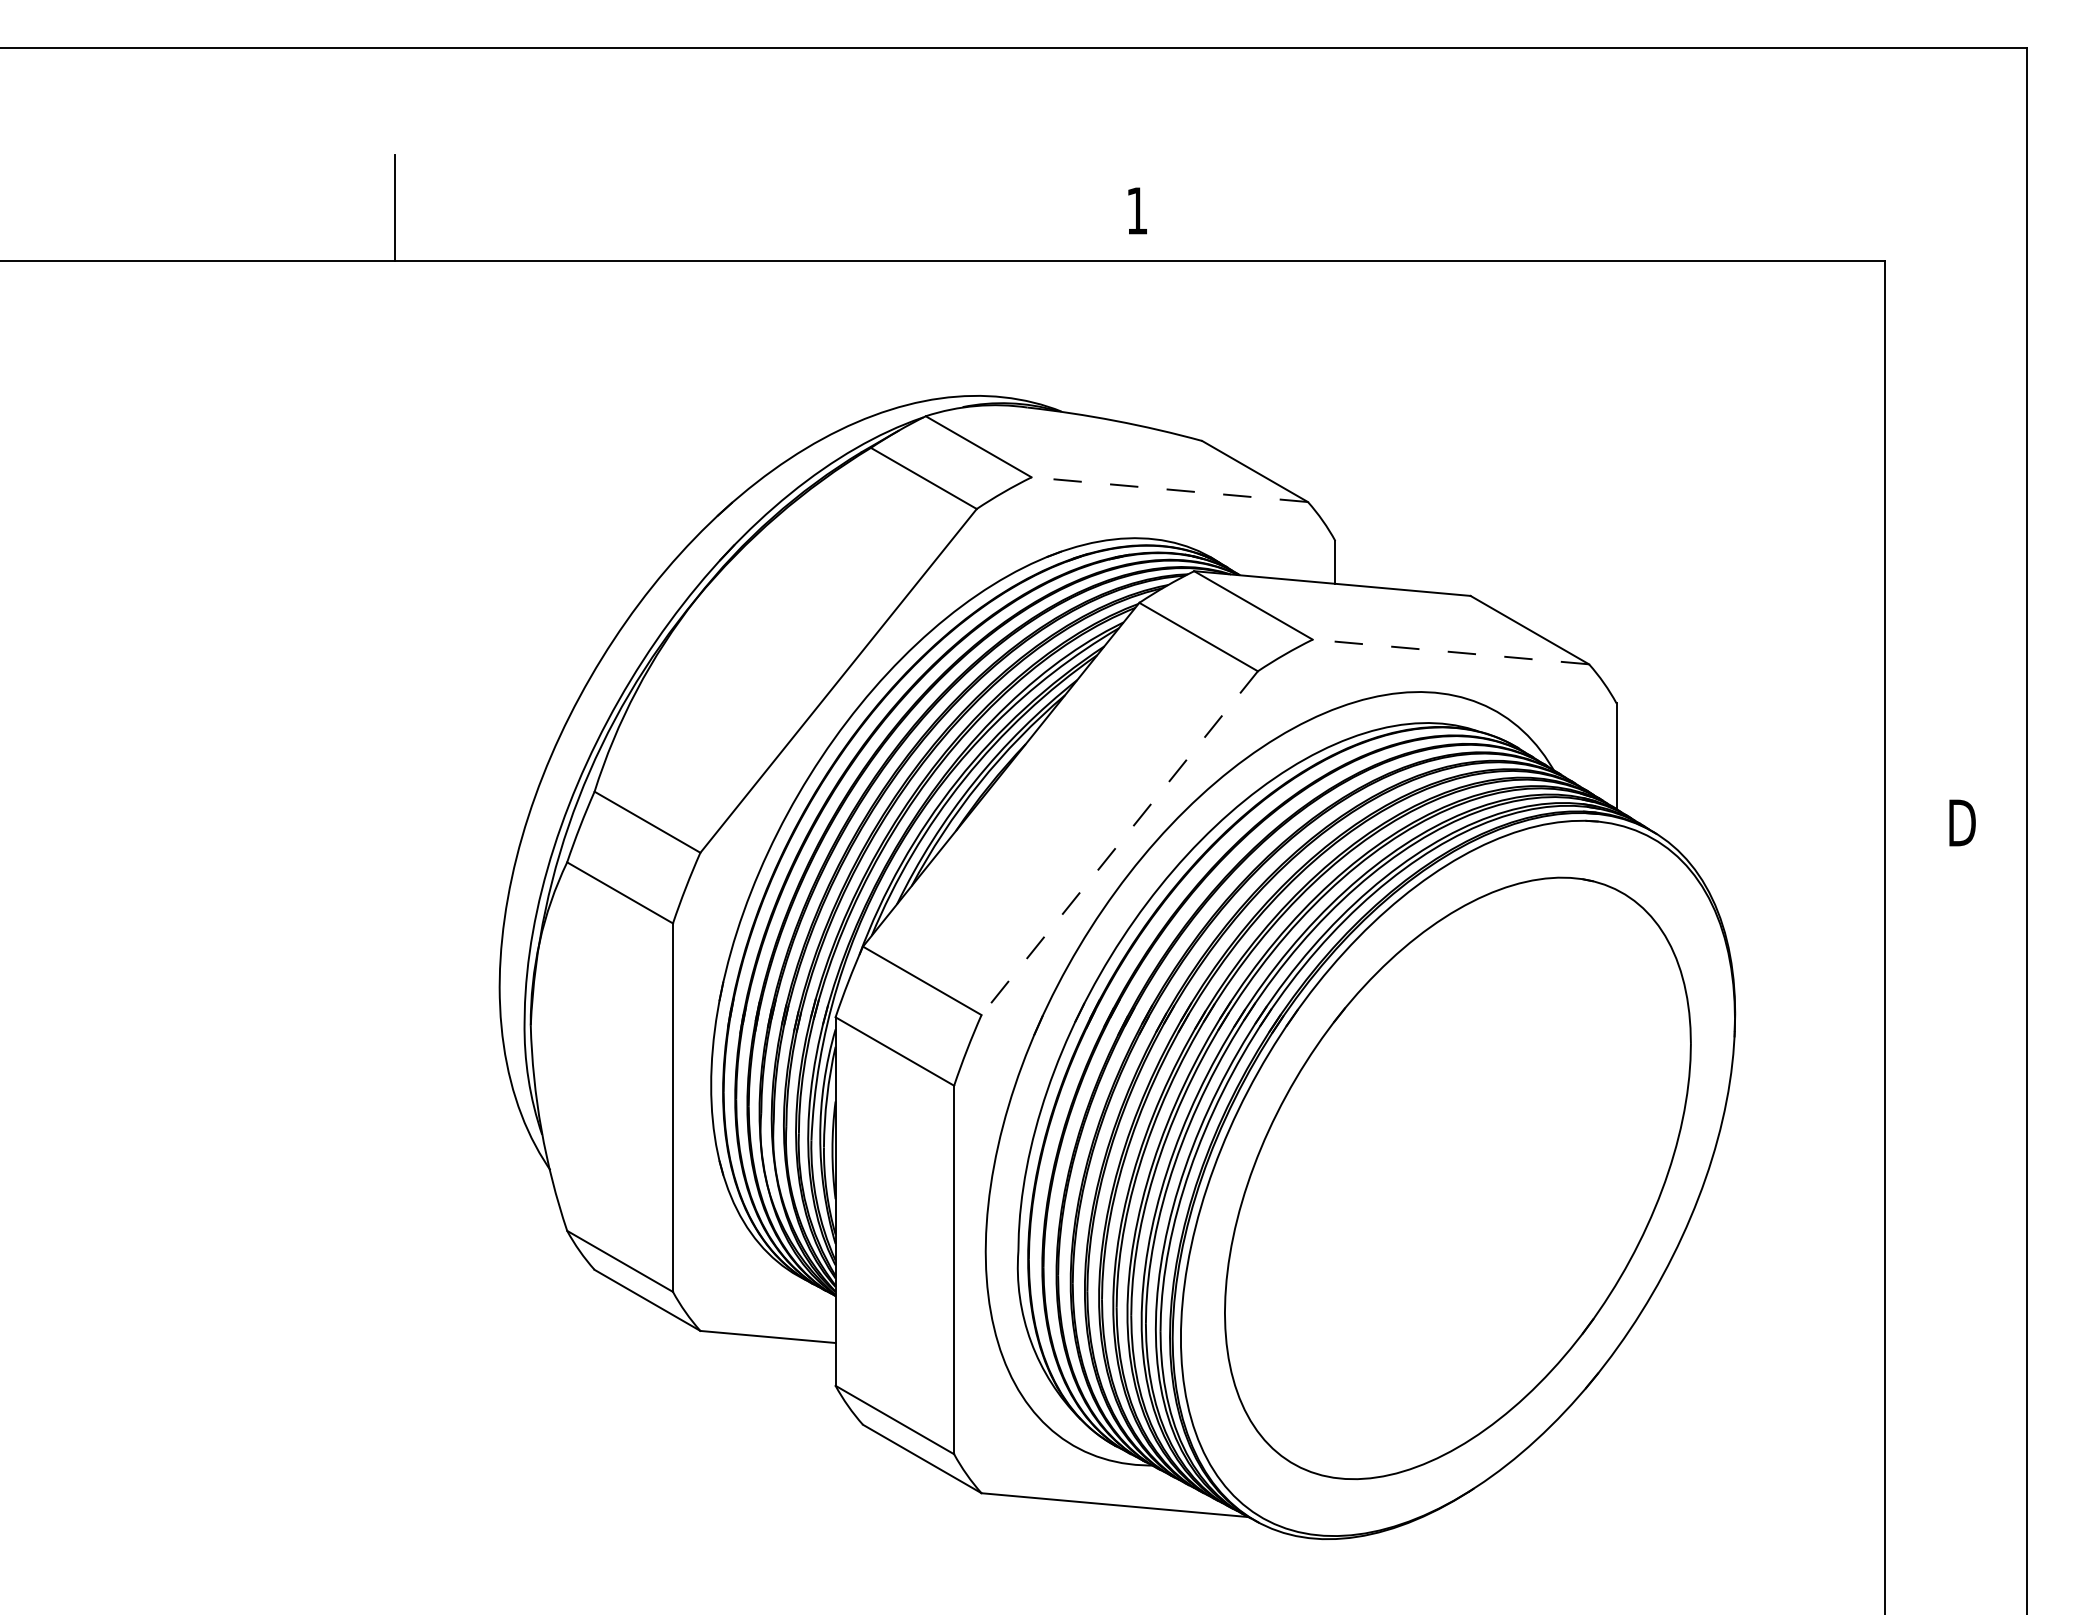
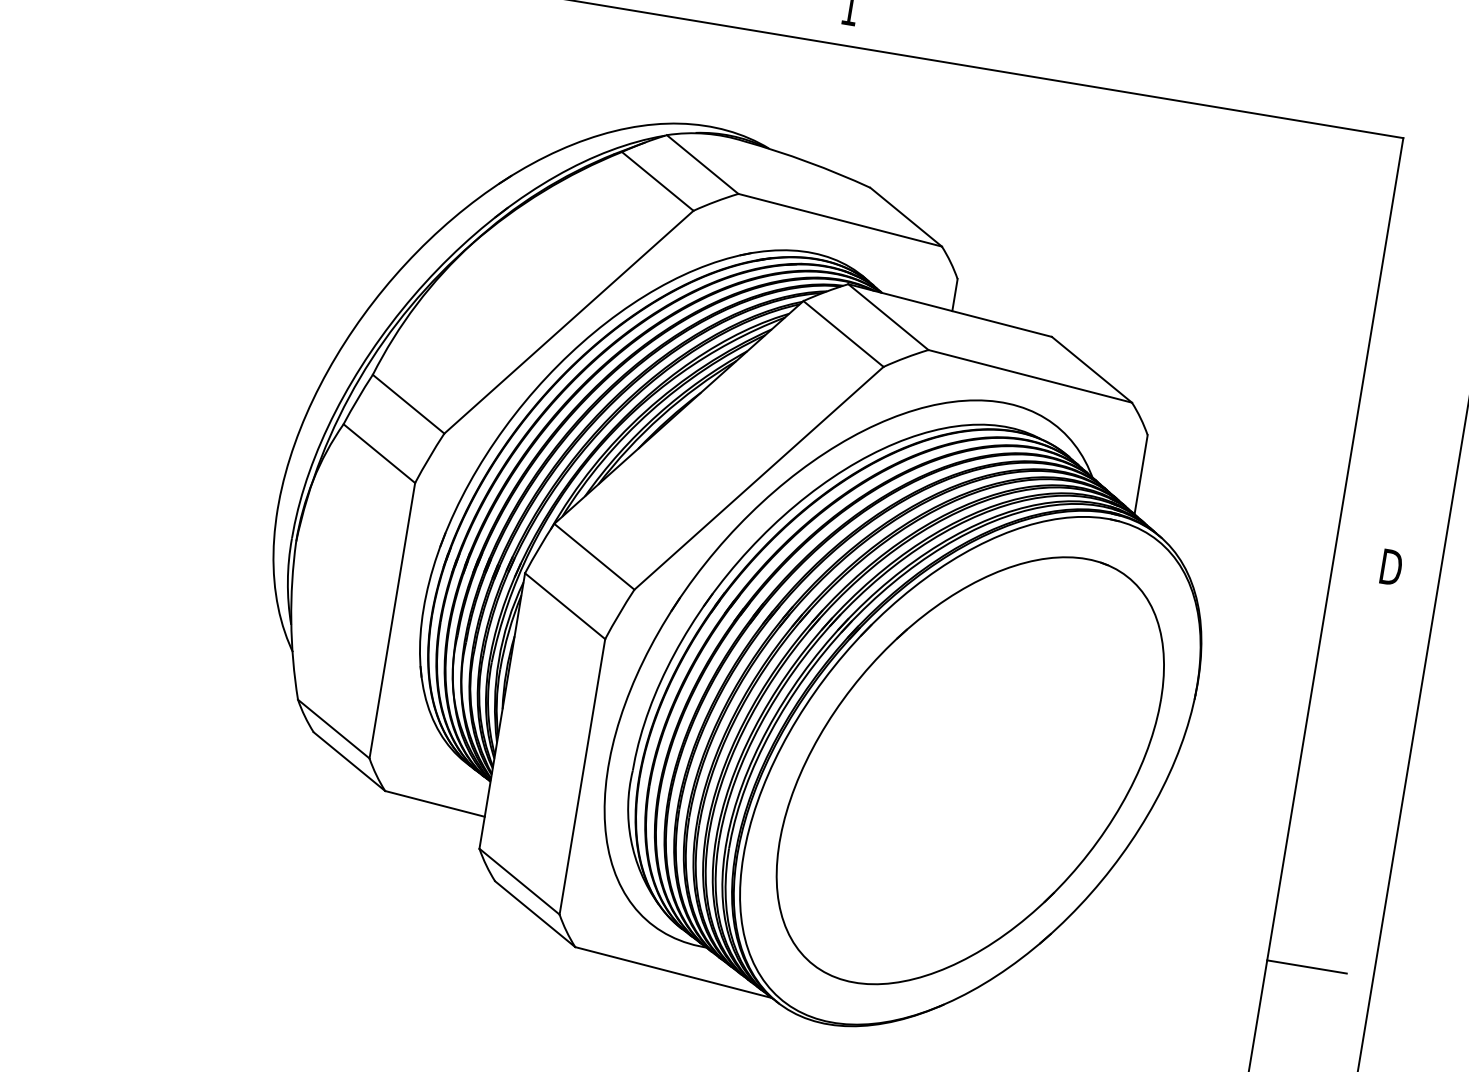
line: (1169, 489) -> (839, 220), dashed -> solid
line: (1450, 651) -> (1030, 375), dashed -> solid
line: (1119, 843) -> (758, 478), dashed -> solid
line: (1938, 1361) -> (1306, 967), added

